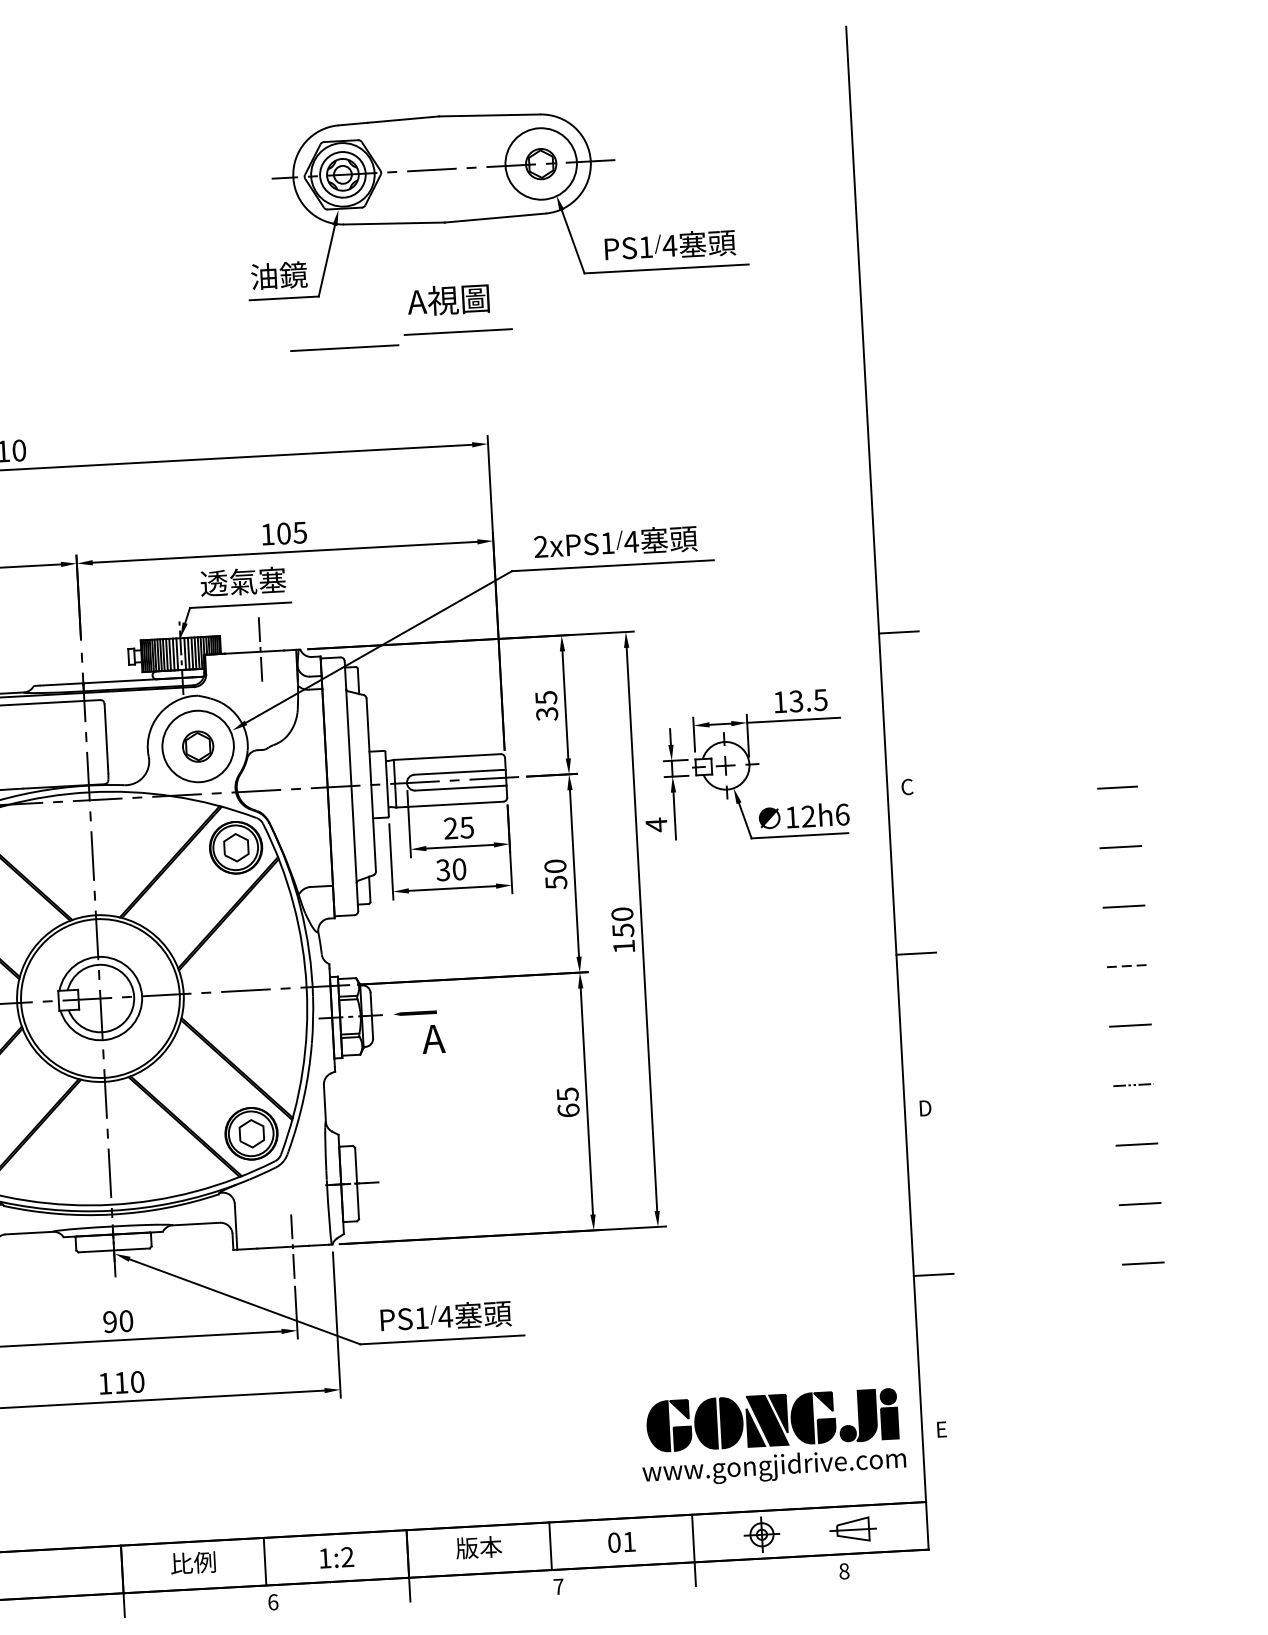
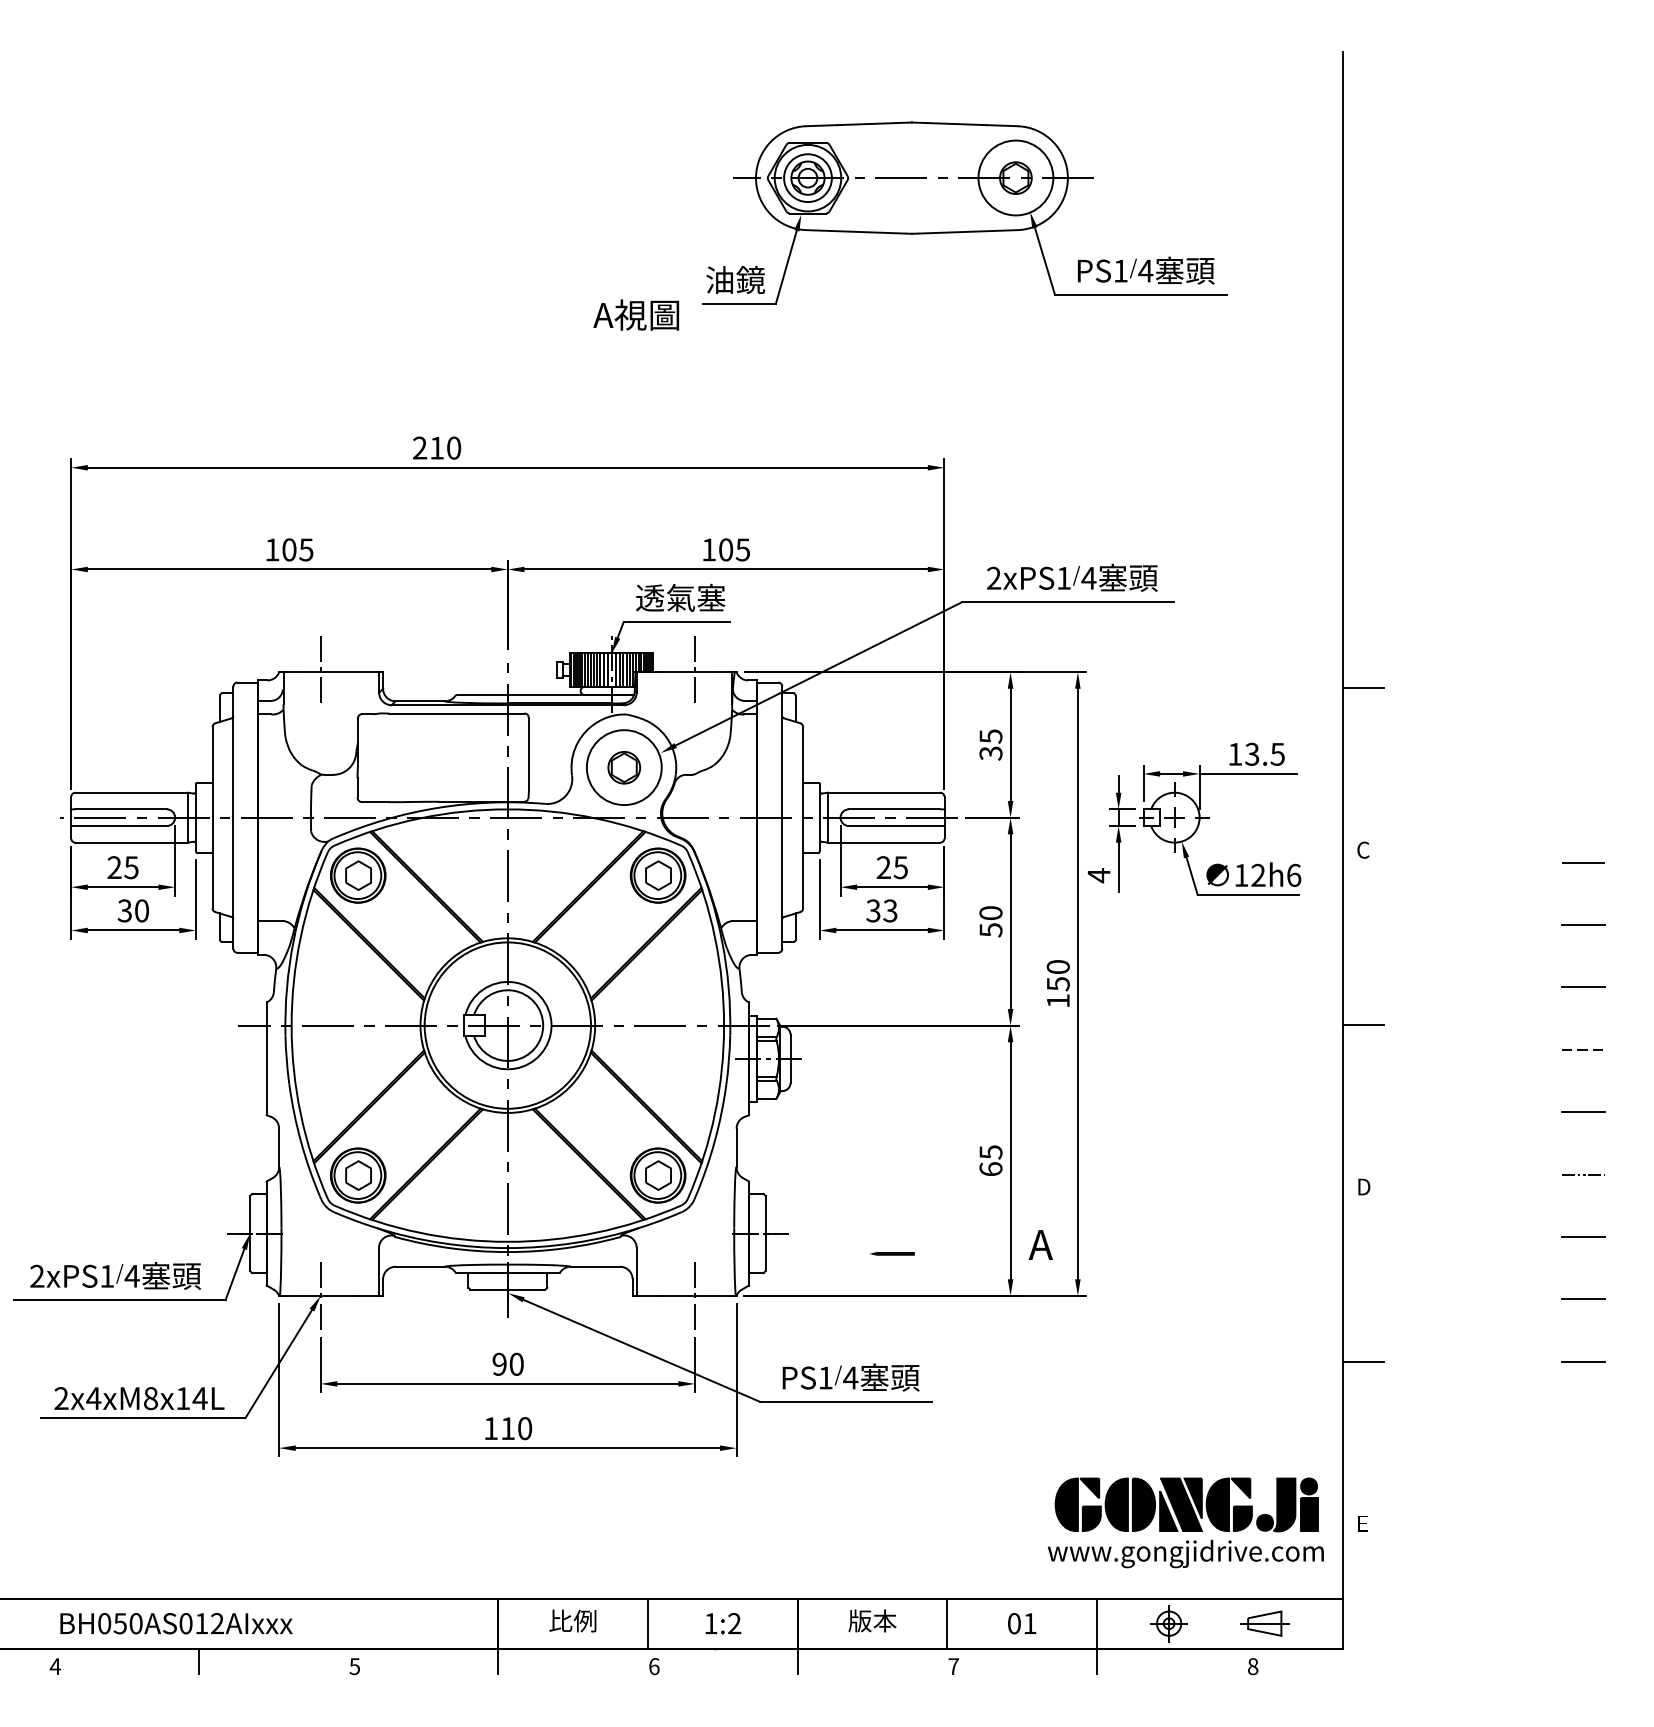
text: (448, 299) -> (636, 314), moved
line: (458, 332) -> (919, 349), removed
line: (344, 348) -> (799, 359), removed
text: (459, 869) -> (890, 910), 30 -> 33
line: (414, 1013) -> (891, 1253), moved
text: (433, 1038) -> (1040, 1244), moved

